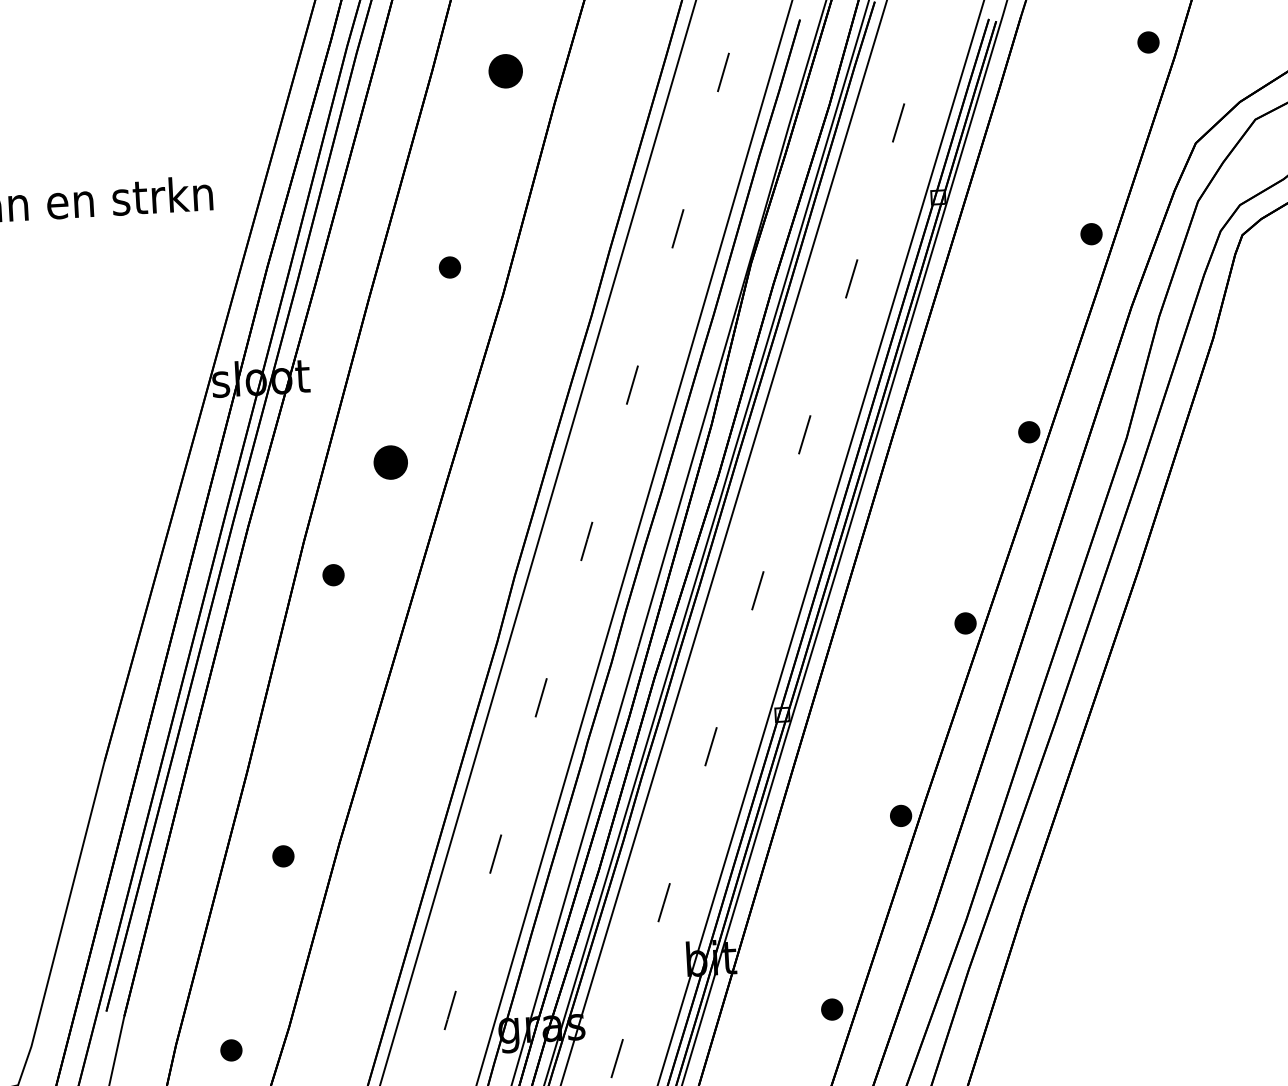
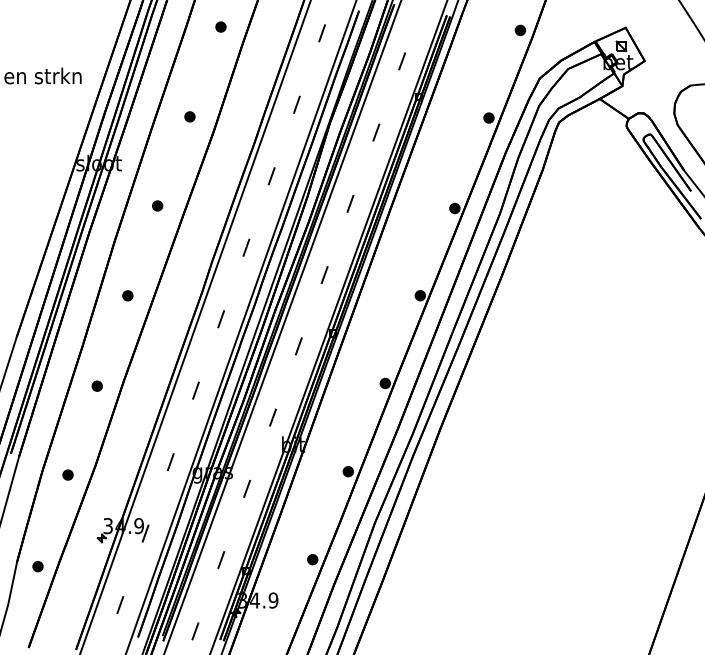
part: (504, 69) -> (220, 26), size x0.62
part: (390, 461) -> (157, 205), size x0.62
part: (332, 574) -> (127, 295), moved

